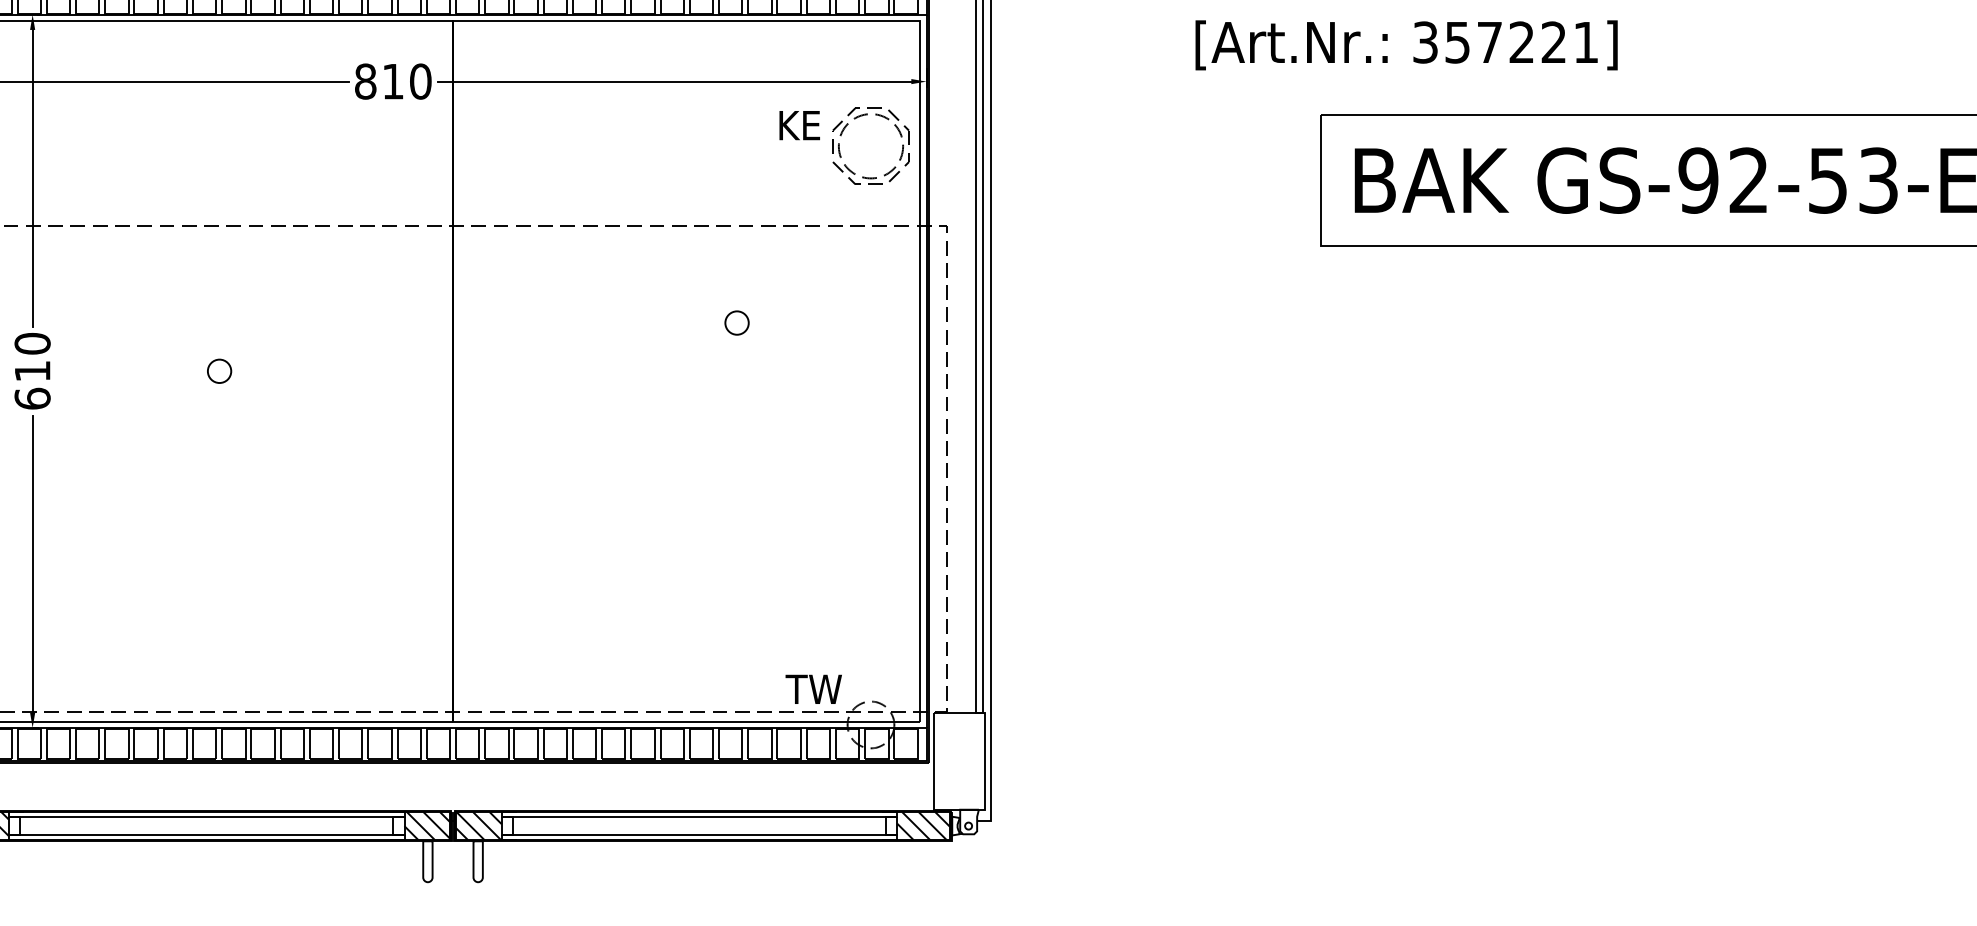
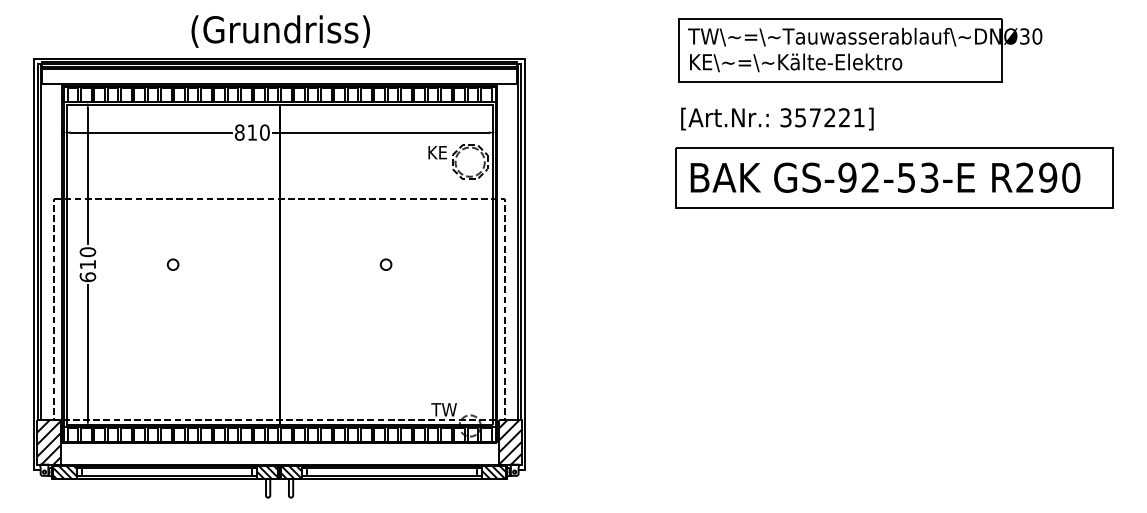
text: (1406, 44) -> (777, 118), moved
circle: (735, 322) -> (385, 264), moved
hatch: (959, 761) -> (510, 442), added

